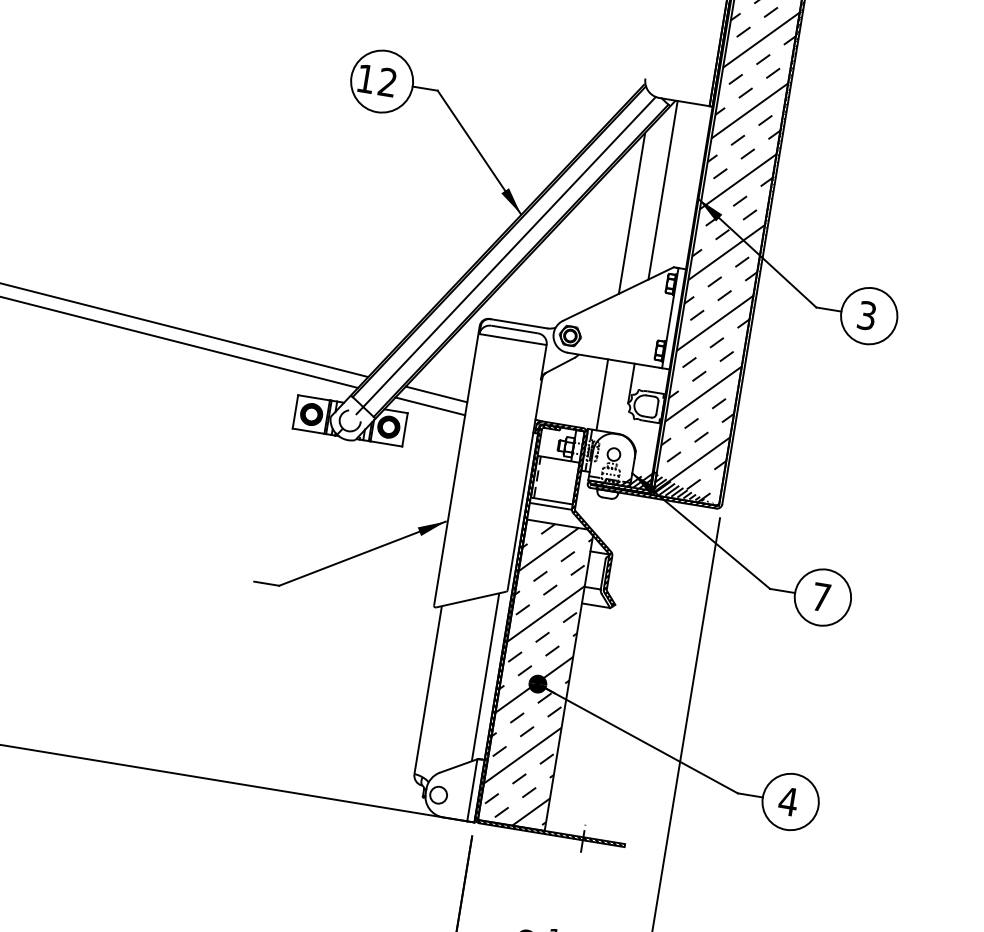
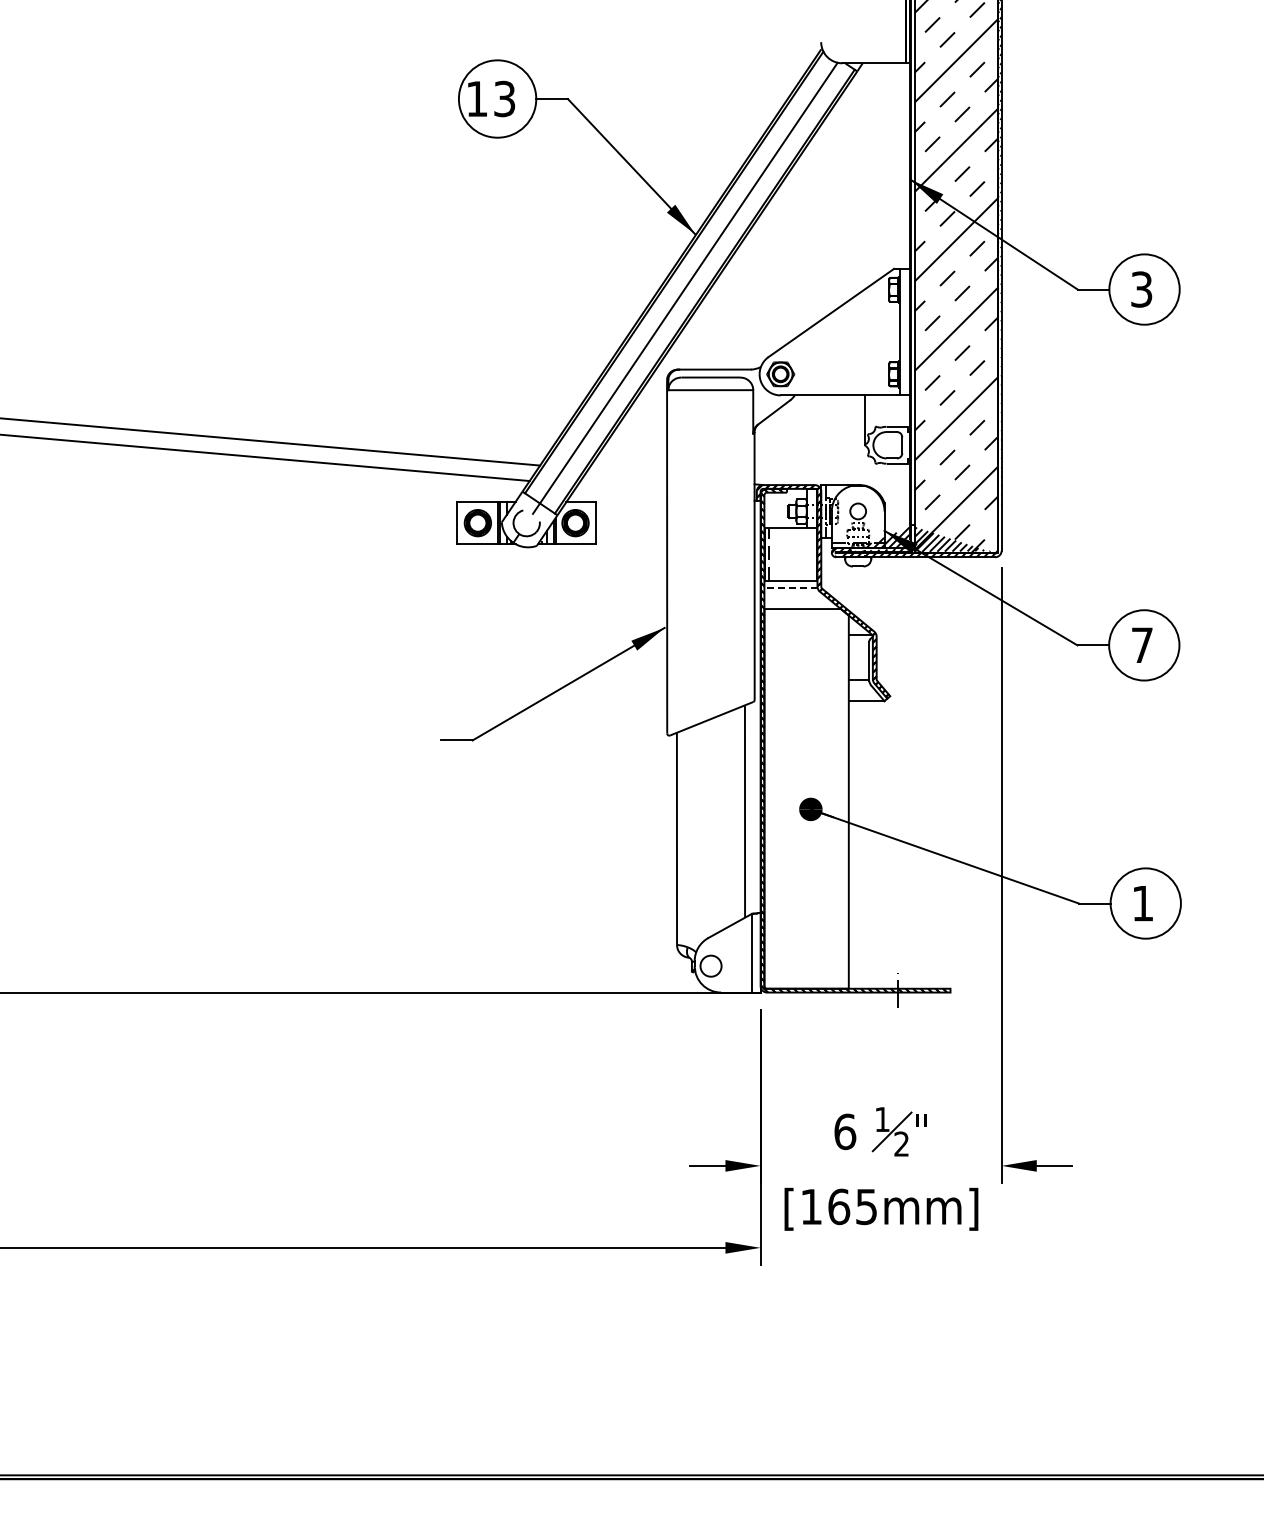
text: (387, 82) -> (504, 99), 12 -> 13
line: (663, 190) -> (865, 176), removed
line: (631, 213) -> (831, 211), removed
line: (436, 393) -> (627, 472), removed
line: (602, 394) -> (831, 440), removed
line: (430, 406) -> (622, 489), removed
line: (551, 506) -> (791, 587), solid -> dashed
hatch: (535, 674) -> (806, 798), removed
text: (788, 801) -> (1142, 903), 4 -> 1

